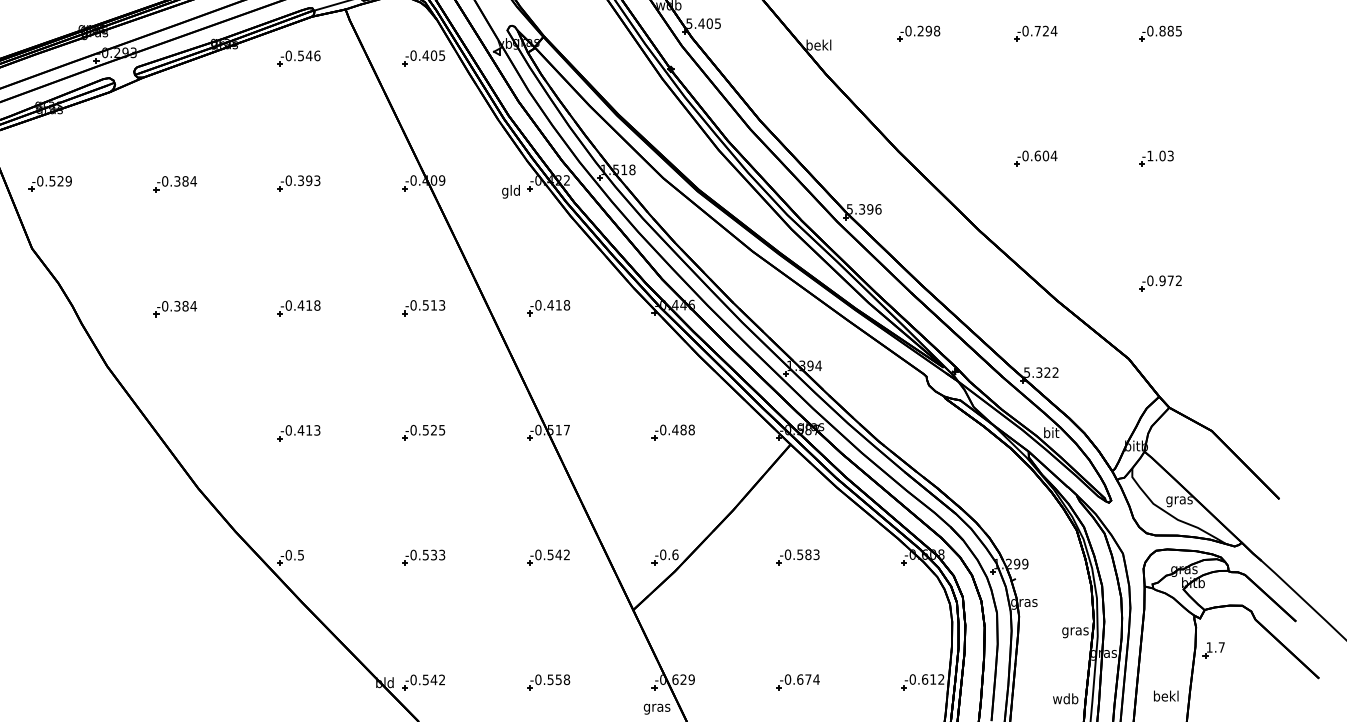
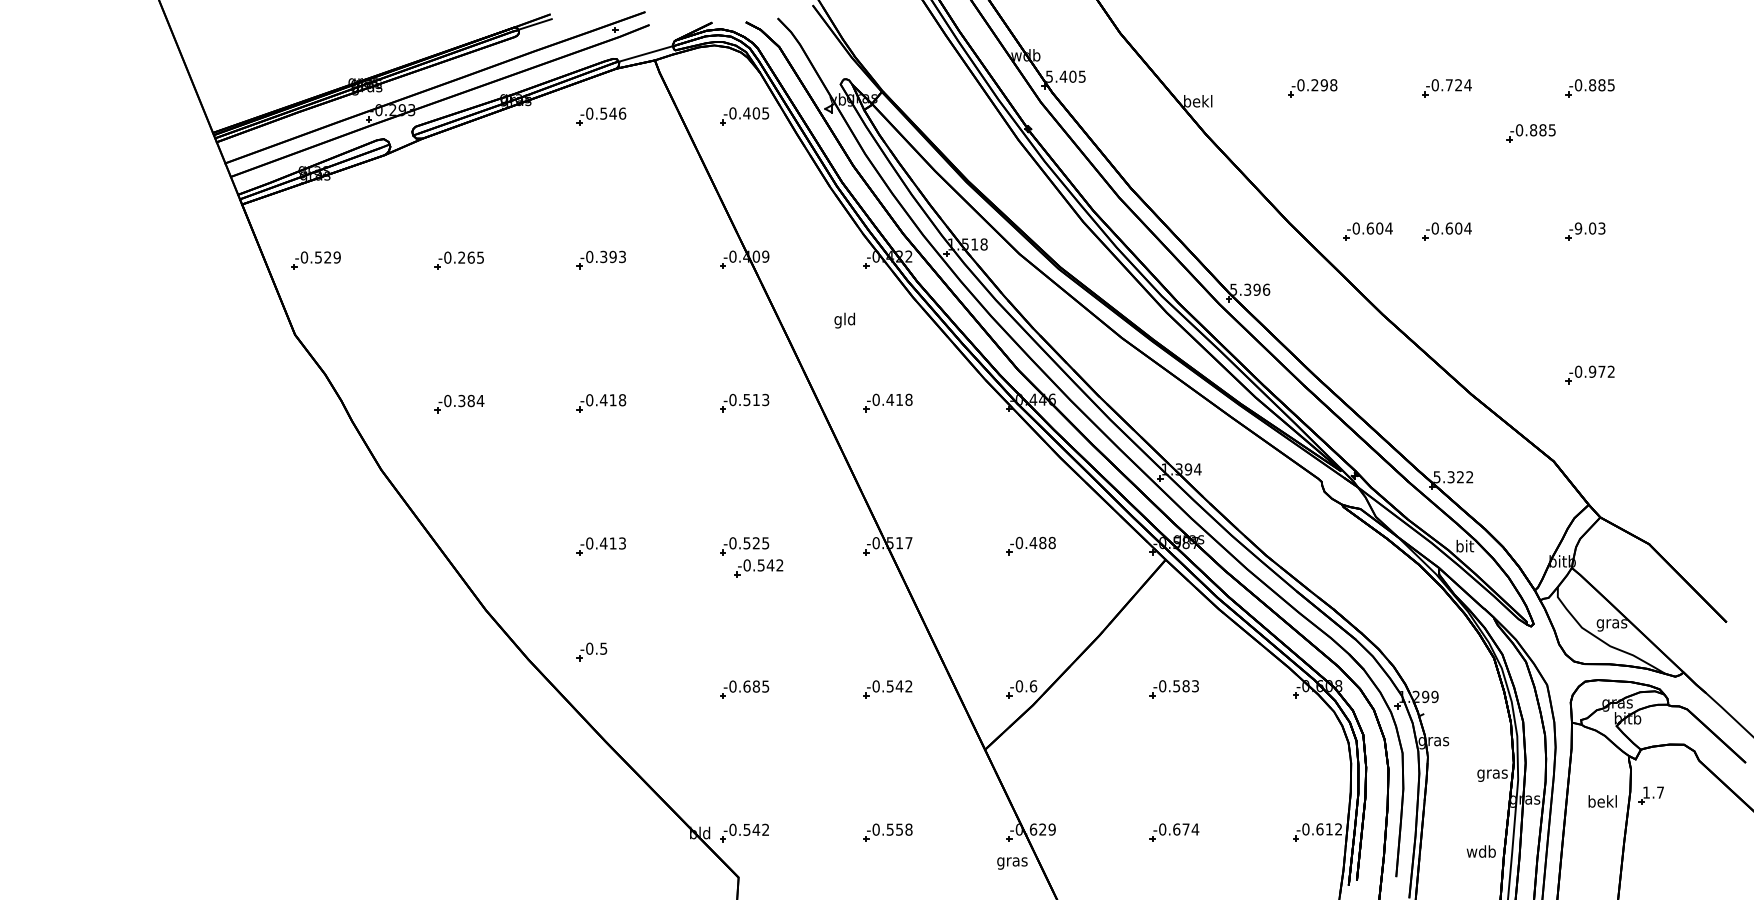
part: (1108, 73) -> (1530, 133), added
text: (1150, 155) -> (1578, 228), -1.03 -> -9.03
part: (966, 158) -> (1367, 231), added
text: (185, 181) -> (471, 257), -0.384 -> -0.265
text: (510, 191) -> (844, 320), moved
part: (435, 452) -> (758, 568), added
text: (434, 555) -> (756, 686), -0.533 -> -0.685
part: (290, 557) -> (591, 651), moved
text: (1166, 696) -> (1602, 801), moved

